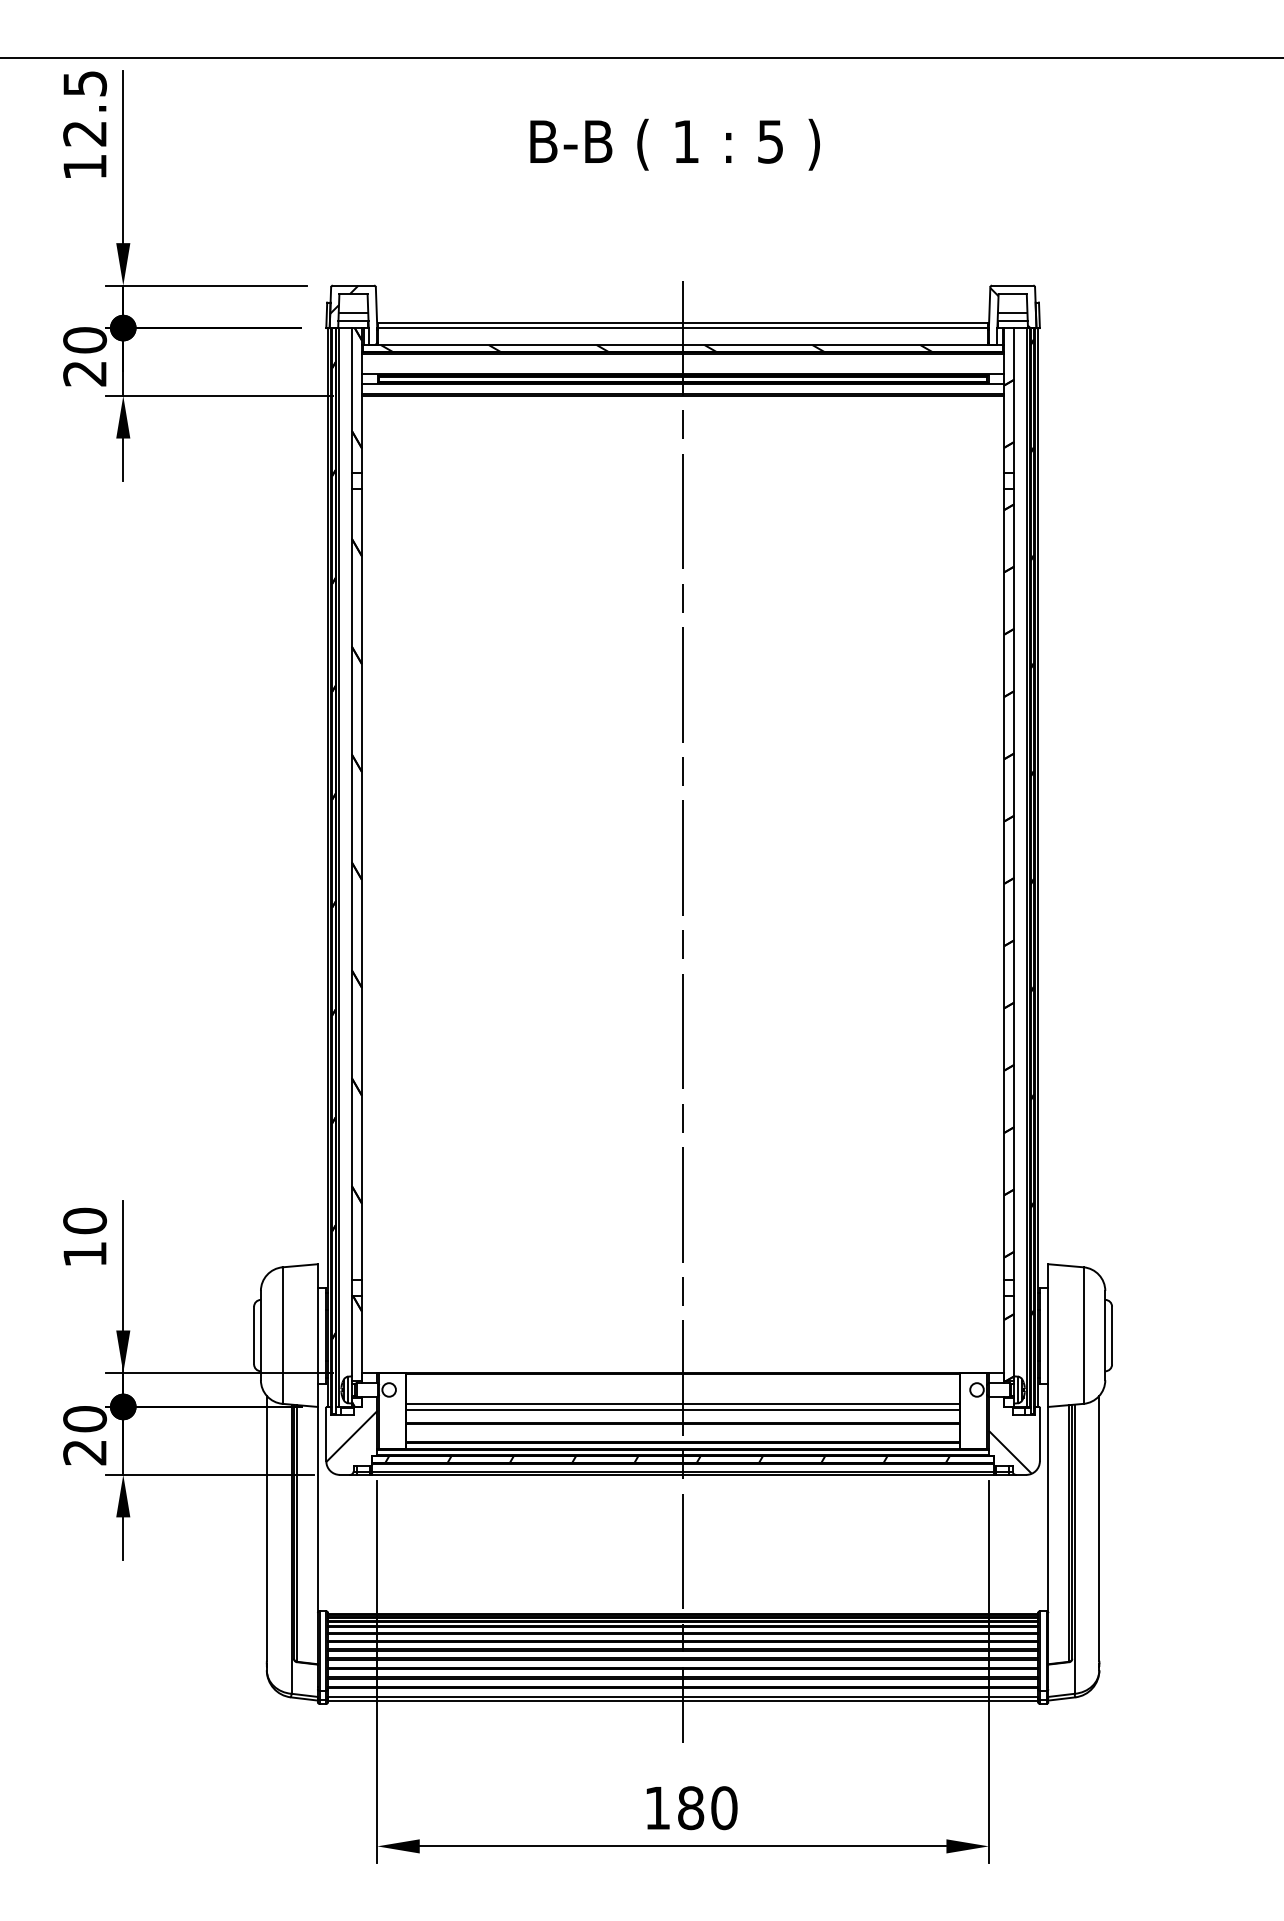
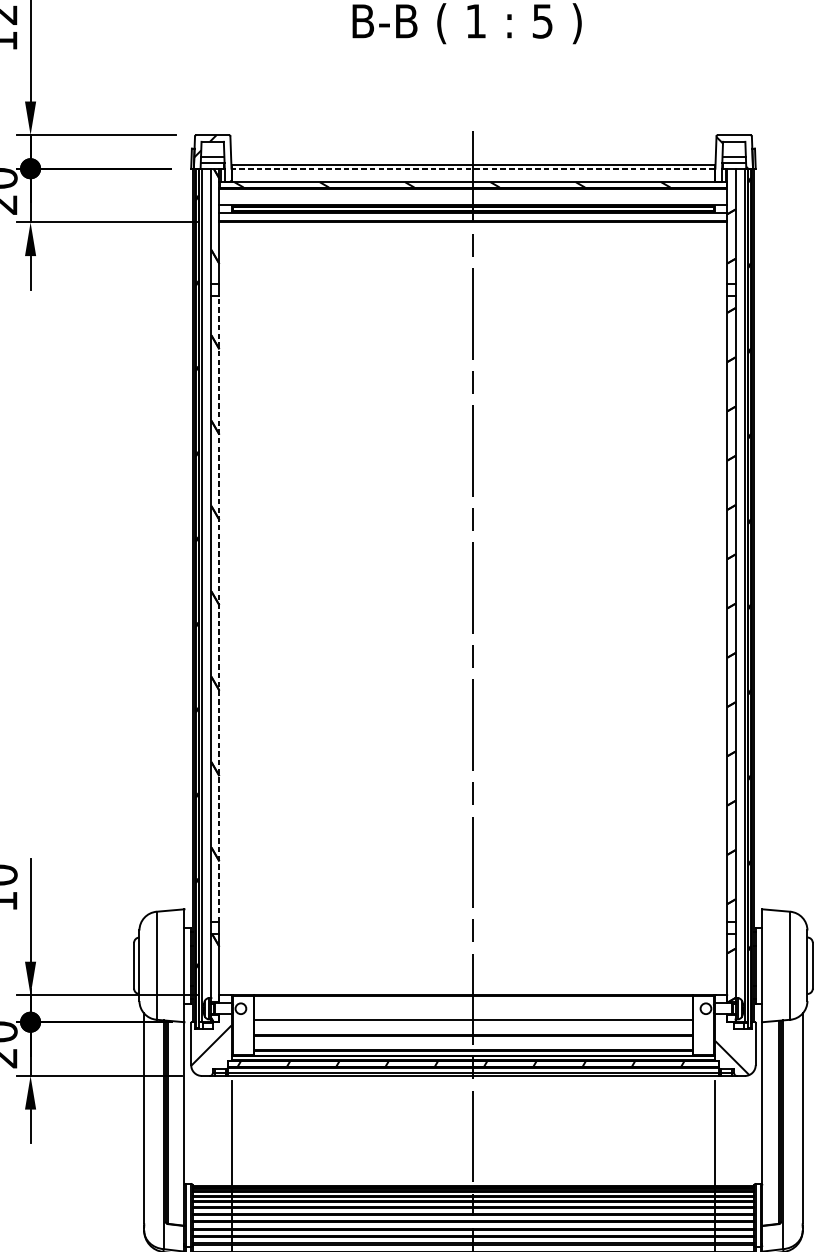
line: (683, 328) -> (473, 169), solid -> dashed
line: (361, 884) -> (219, 608), solid -> dashed
line: (683, 1410) -> (473, 1025), removed

